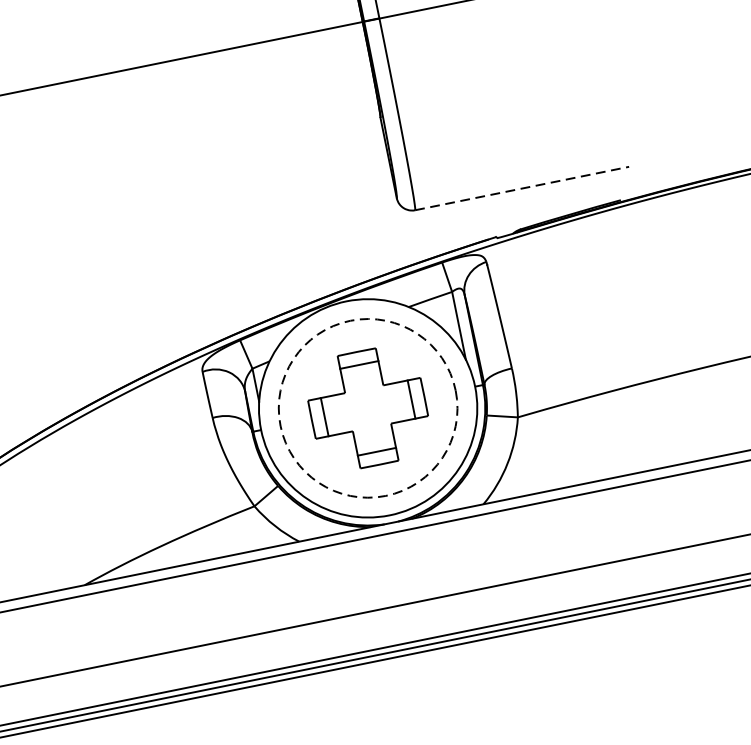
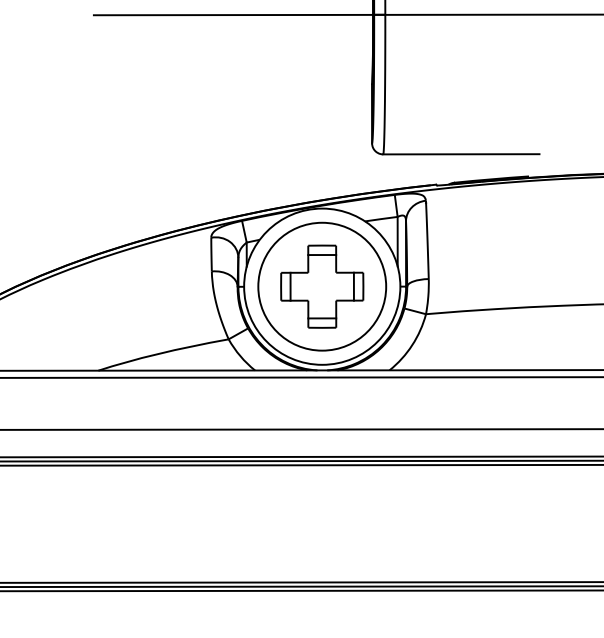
line: (522, 188) -> (461, 154), dashed -> solid
circle: (368, 407) -> (322, 286), dashed -> solid

